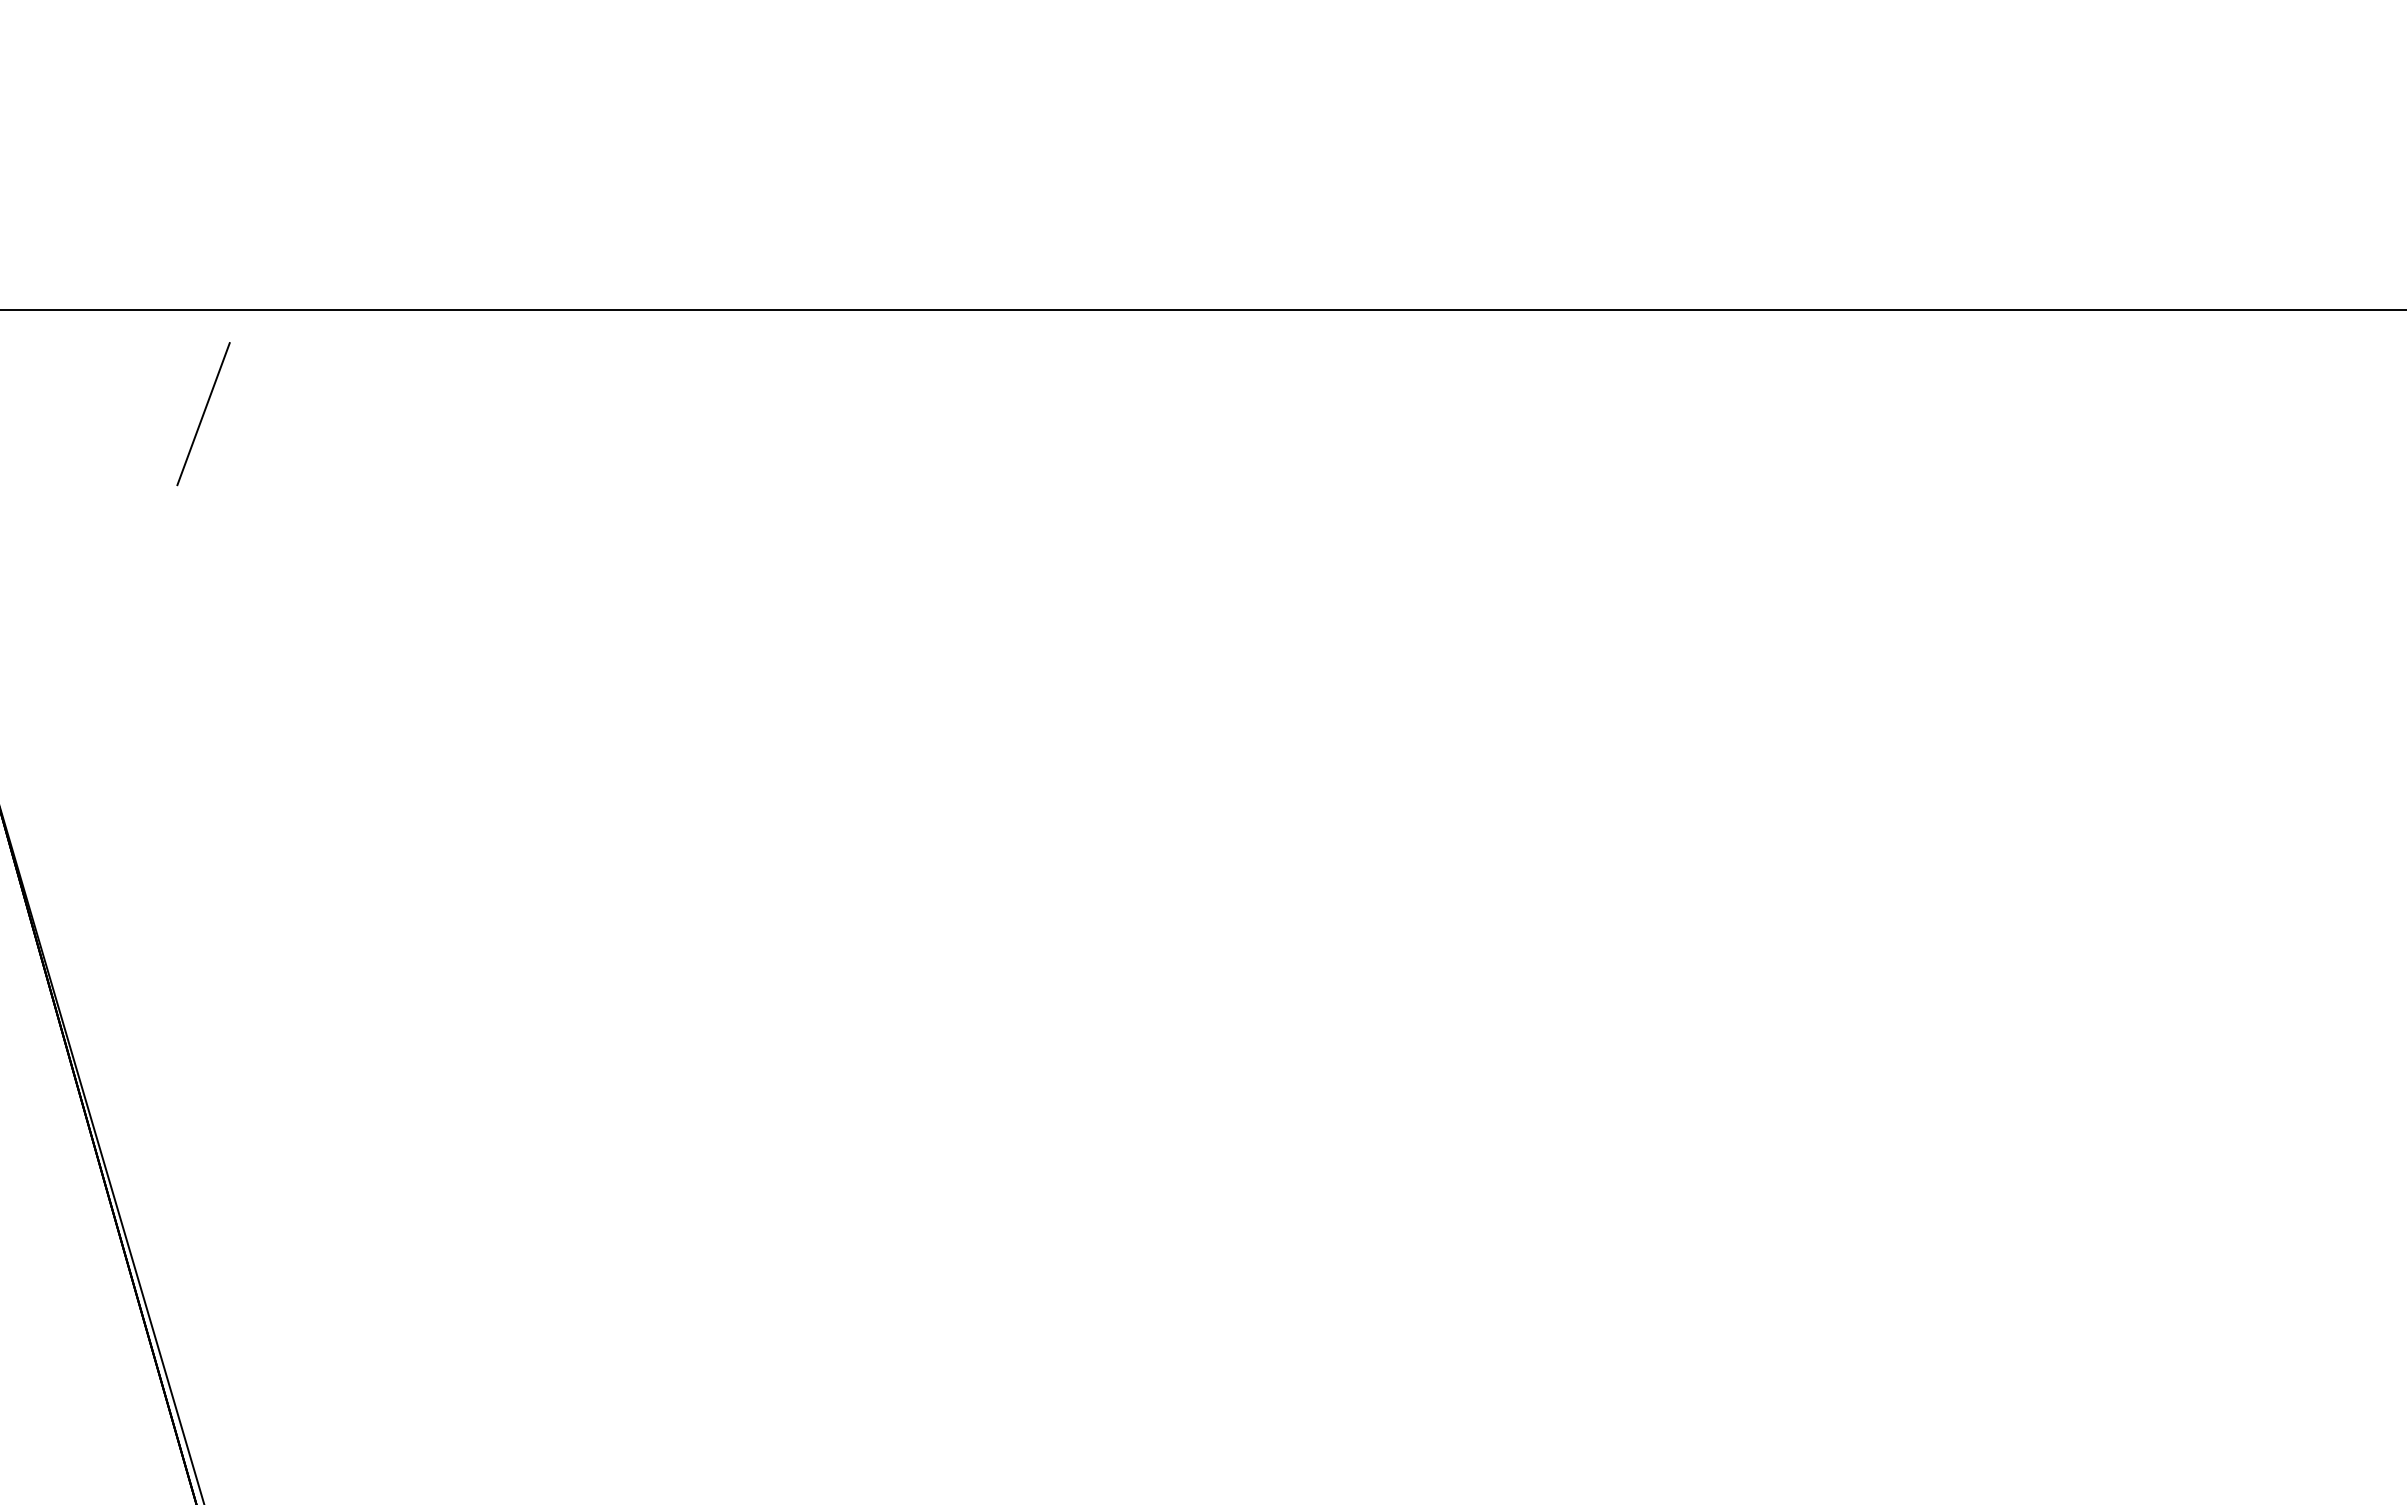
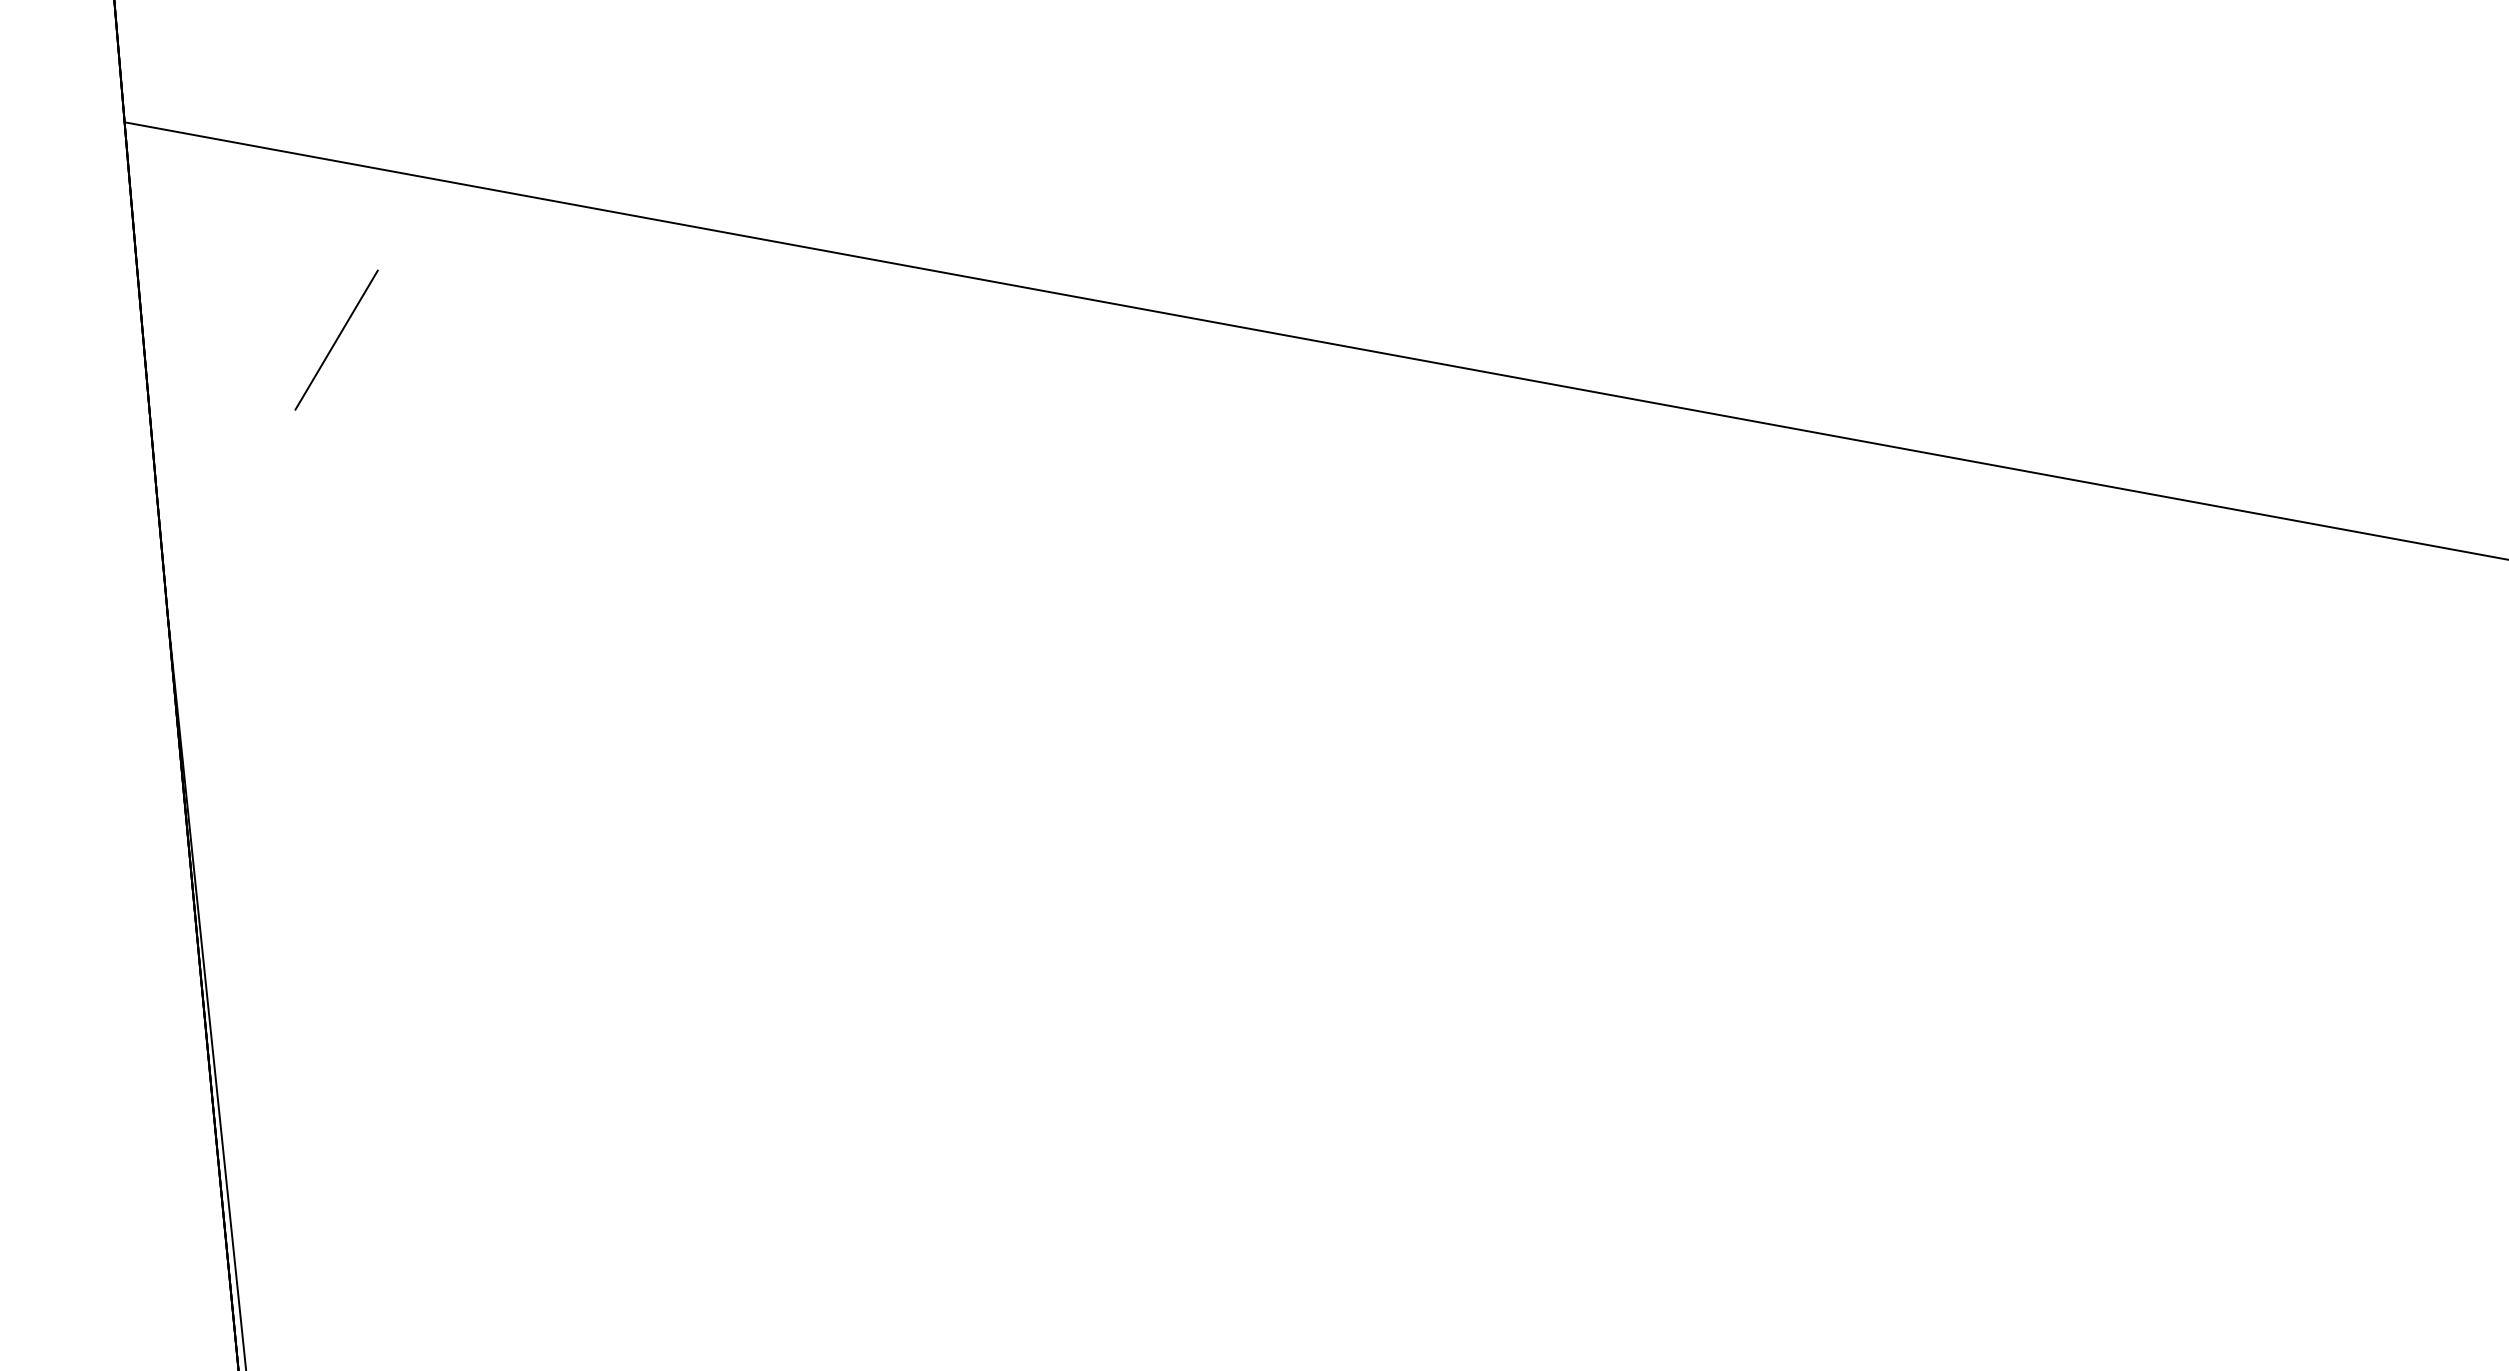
line: (203, 414) -> (336, 340), moved

